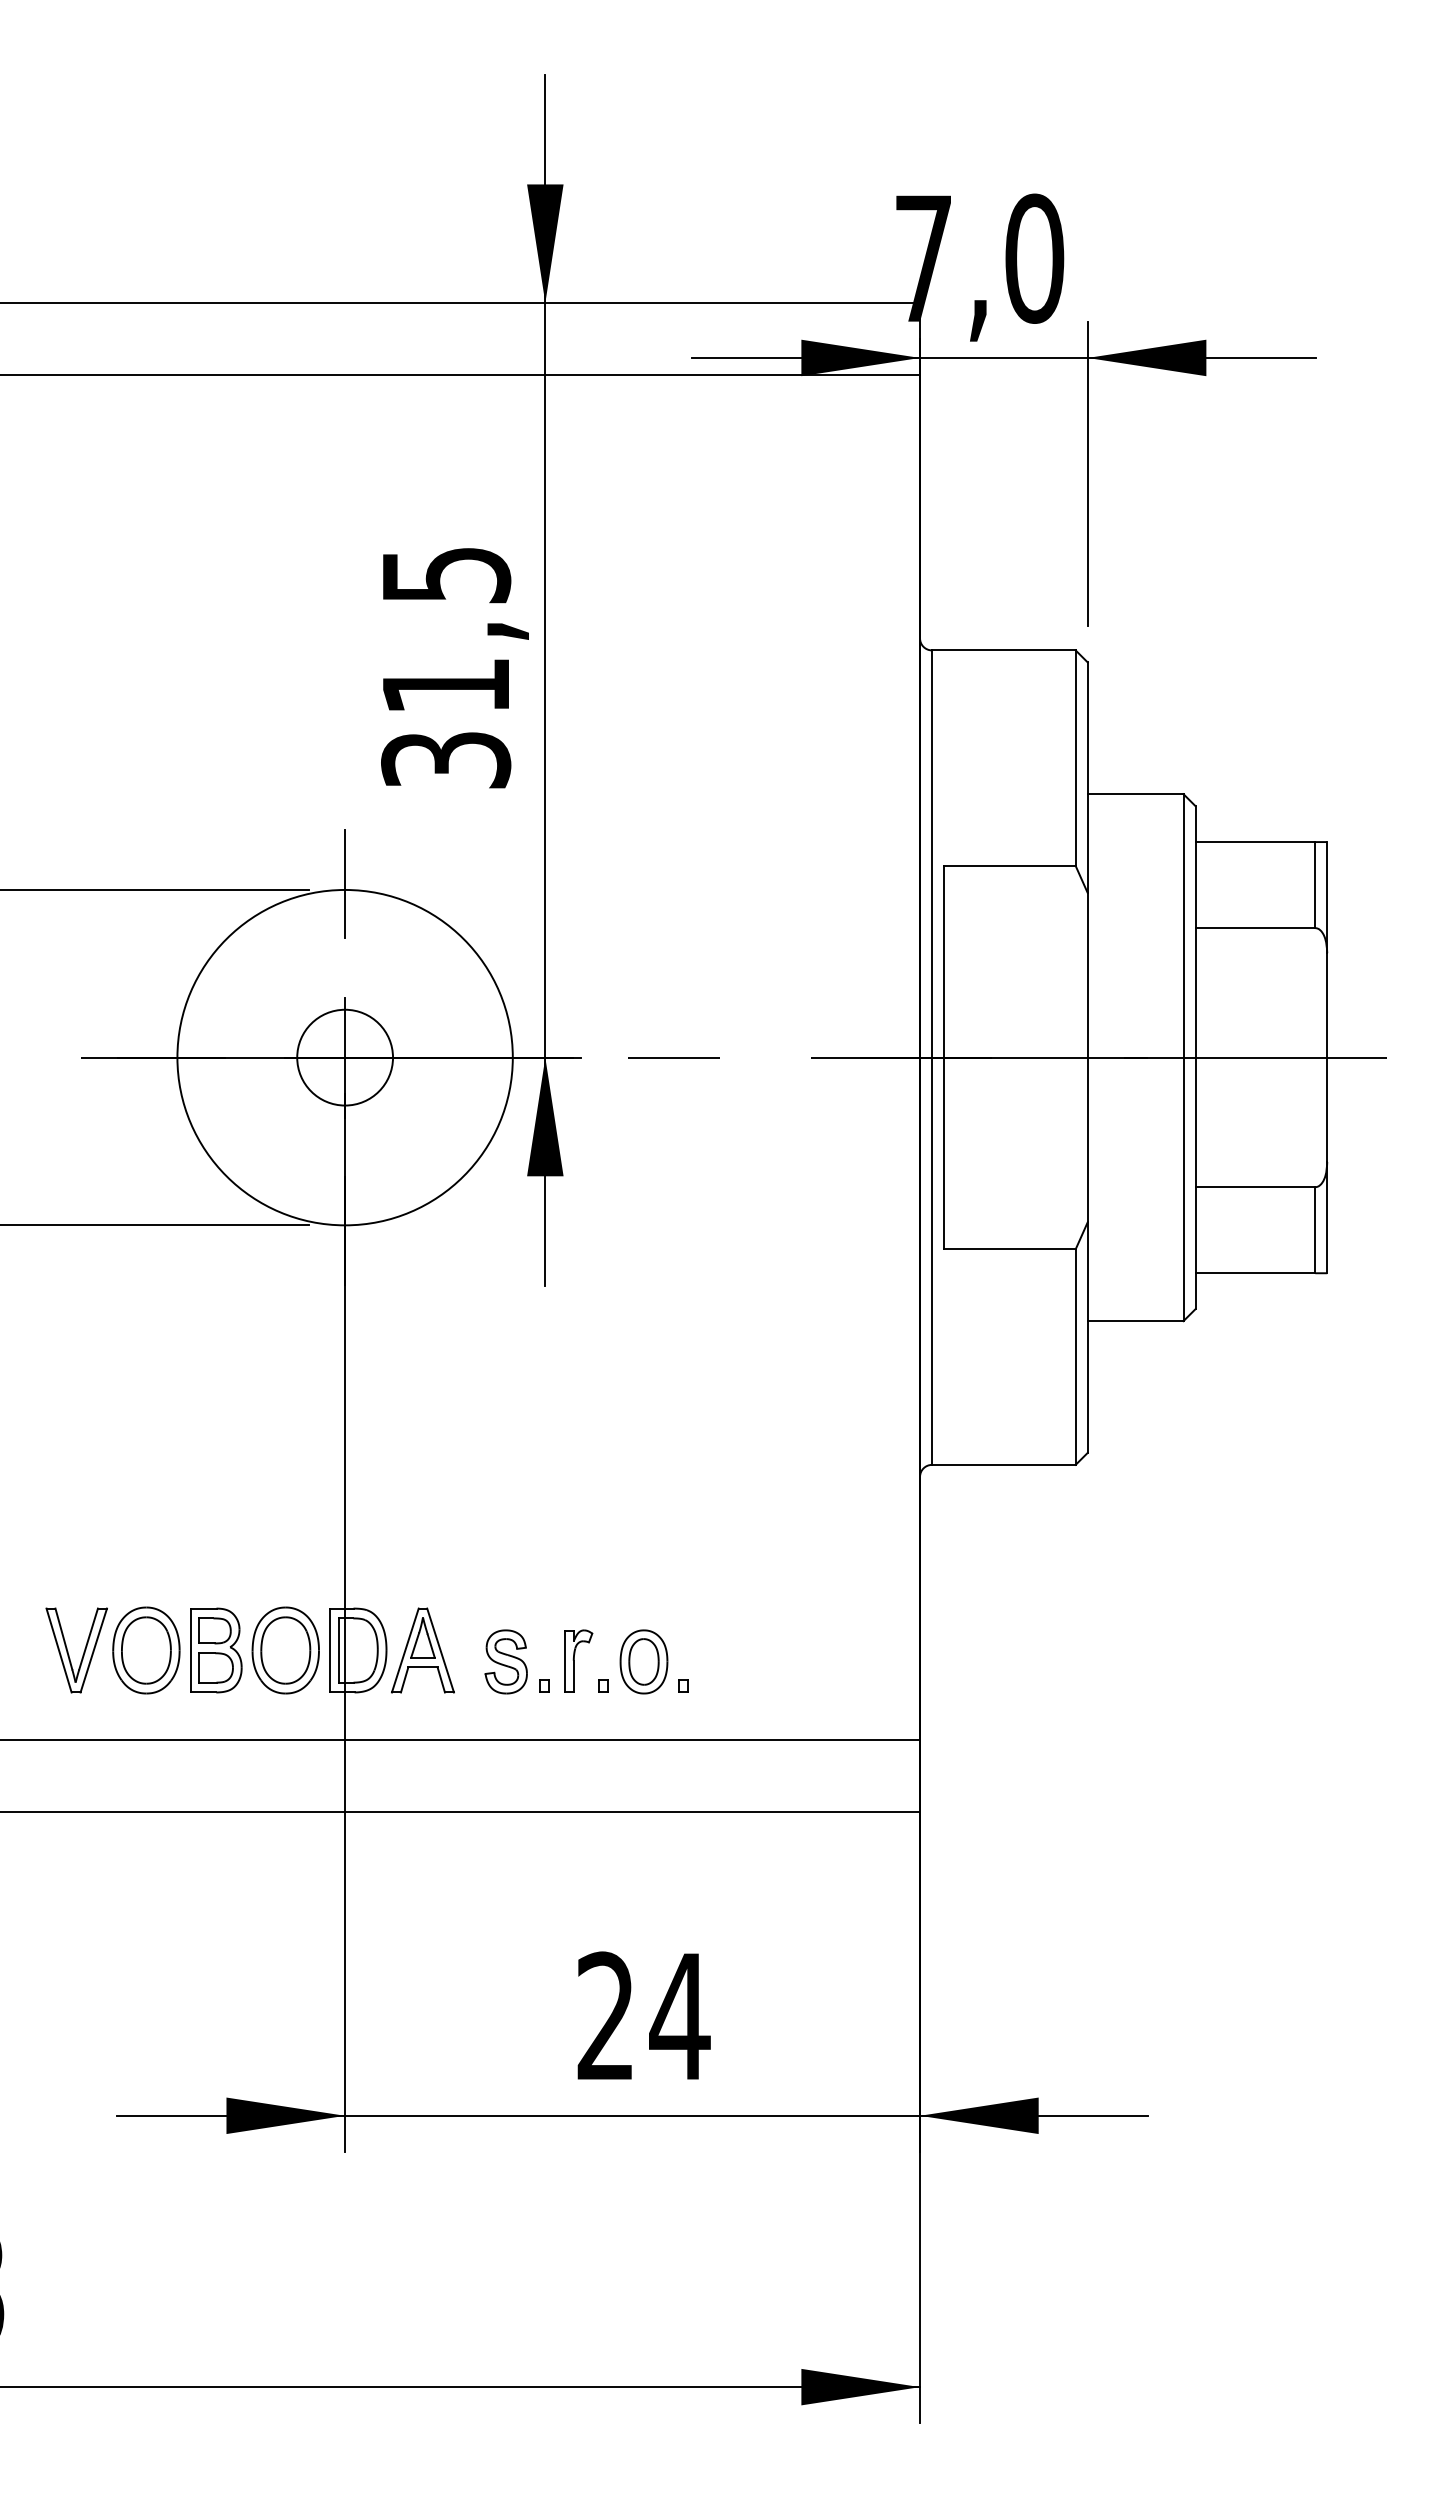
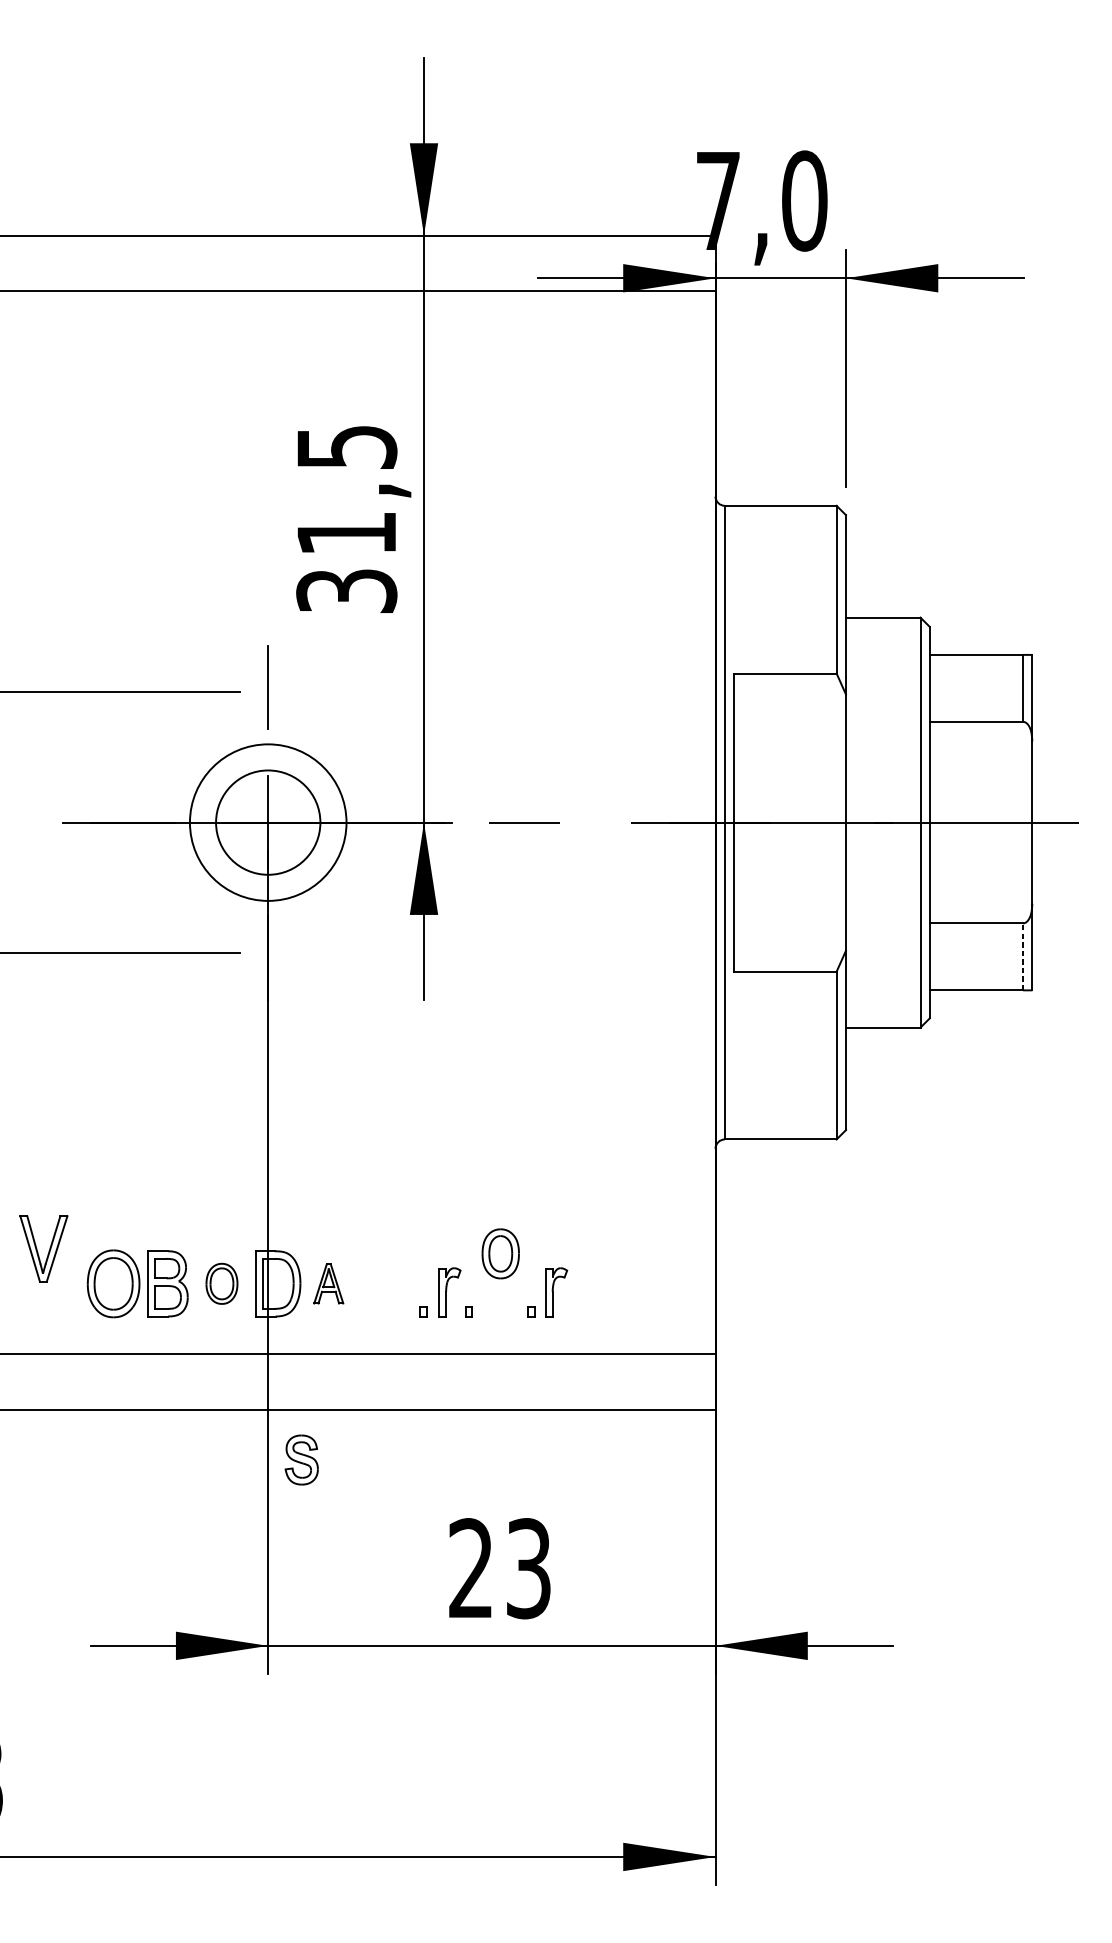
circle: (344, 1057) -> (267, 822), size x0.6
circle: (345, 1057) -> (268, 822), size x1.4
line: (1315, 1229) -> (1023, 956), solid -> dashed
part: (285, 1650) -> (221, 1283), size x0.6
part: (422, 1650) -> (328, 1283), size x0.6
part: (83, 1651) -> (49, 1249), moved
part: (715, 1660) -> (556, 1291), added
part: (505, 1661) -> (301, 1459), moved
part: (643, 1661) -> (500, 1253), moved
text: (679, 2016) -> (528, 1568), 24 -> 23

